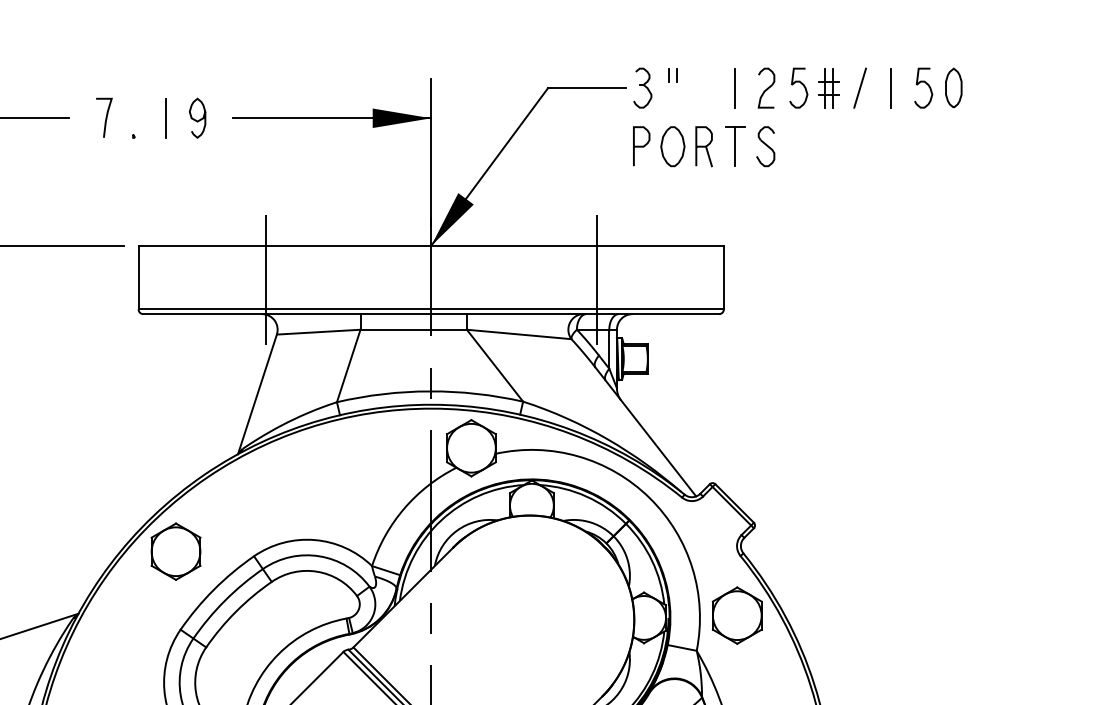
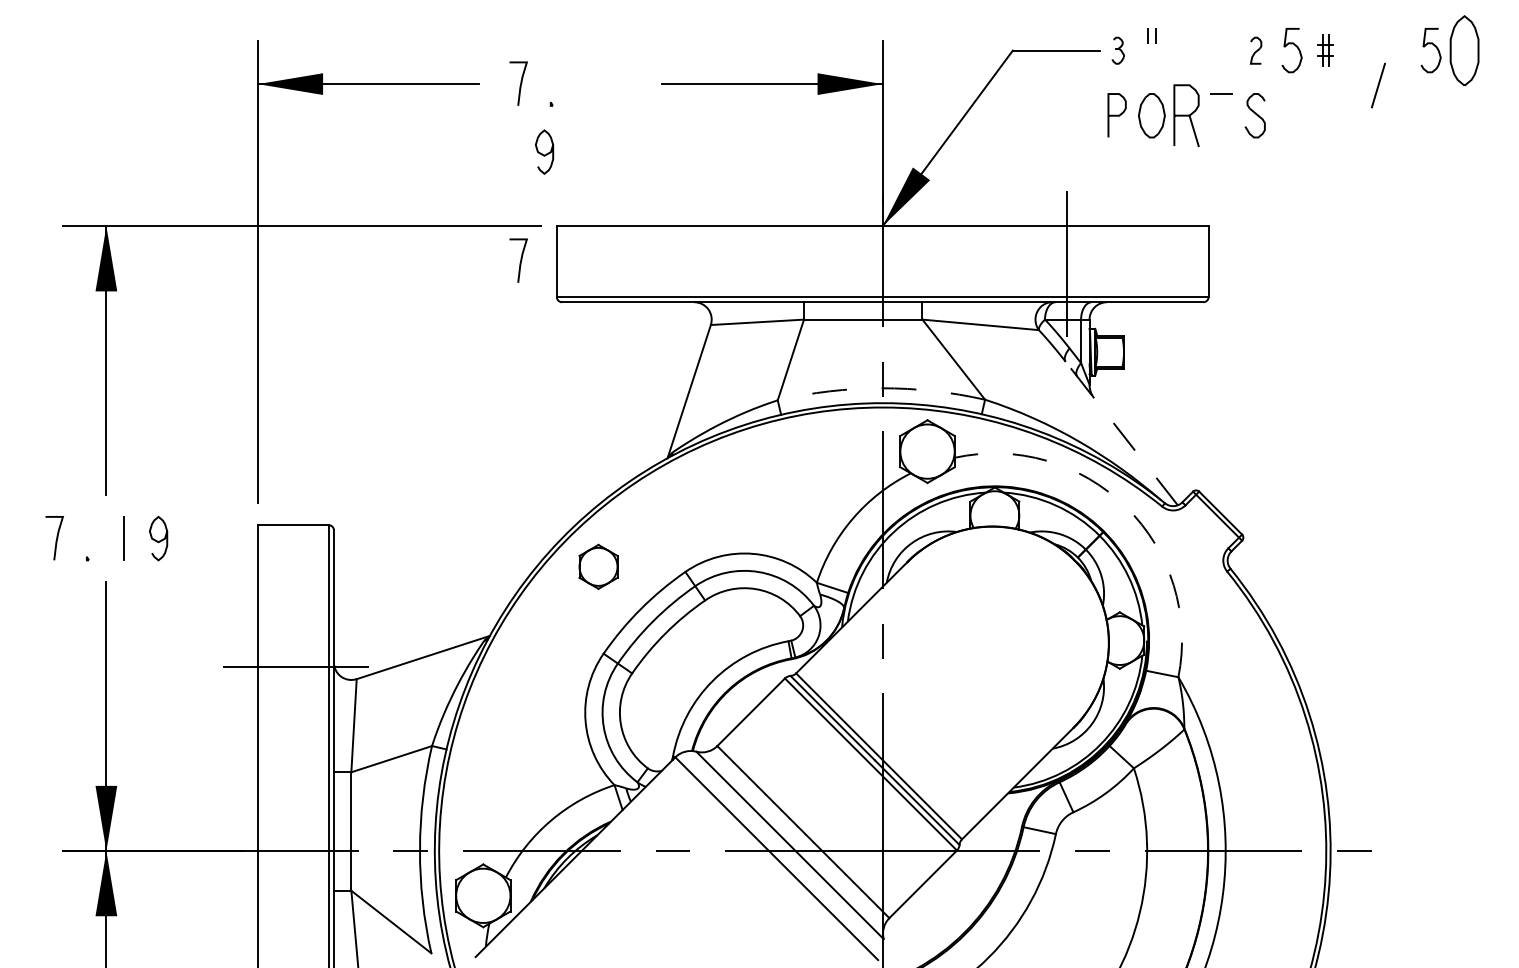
part: (953, 87) -> (1464, 49), size x1.6
part: (642, 88) -> (1117, 50), size x0.6
line: (735, 88) -> (1221, 50), removed
part: (765, 88) -> (1255, 50), size x0.6
part: (828, 88) -> (1325, 50), size x0.7
line: (860, 88) -> (1378, 85), moved
line: (891, 88) -> (1395, 50), removed
line: (166, 117) -> (587, 83), removed
curve: (195, 119) -> (542, 153), moved
part: (703, 146) -> (1186, 115), size x1.4
line: (735, 146) -> (1221, 115), removed
curve: (105, 276) -> (520, 260), added
line: (265, 280) -> (698, 264), removed
arc: (430, 391) -> (881, 388), solid -> dashed
line: (645, 431) -> (1121, 433), solid -> dashed
arc: (649, 497) -> (1125, 506), solid -> dashed
part: (176, 551) -> (598, 566), size x0.7
part: (737, 615) -> (1223, 637), removed

